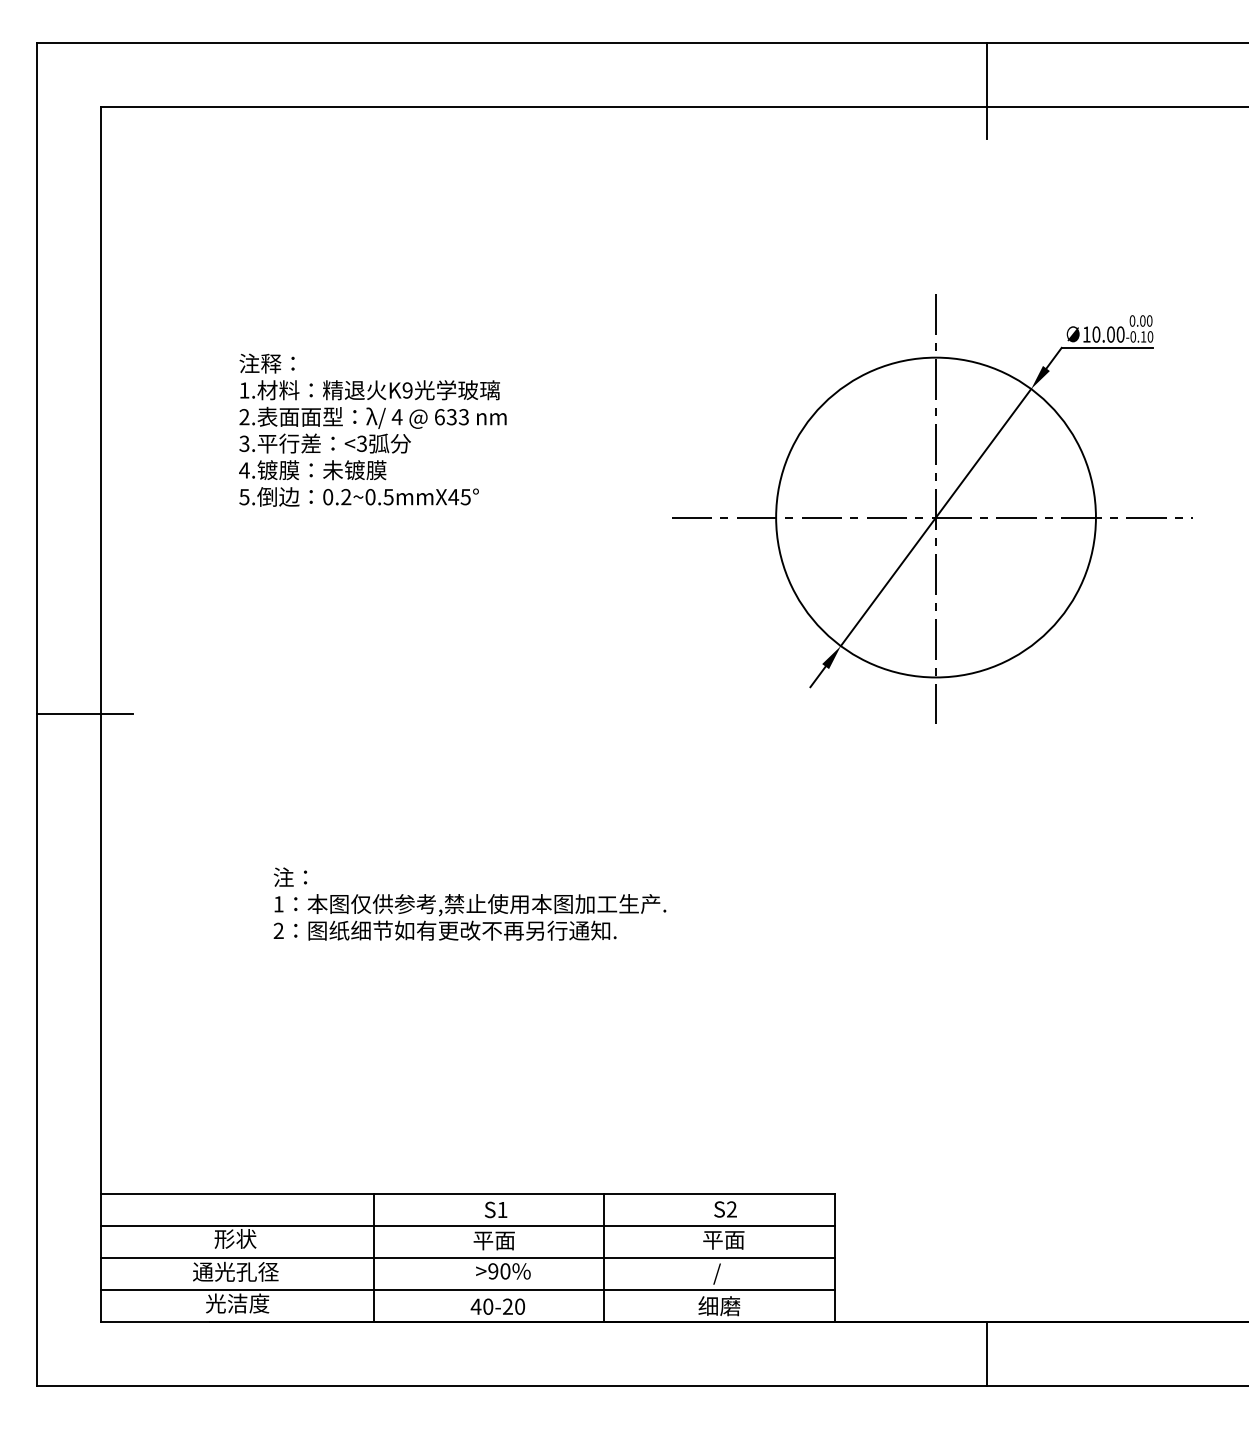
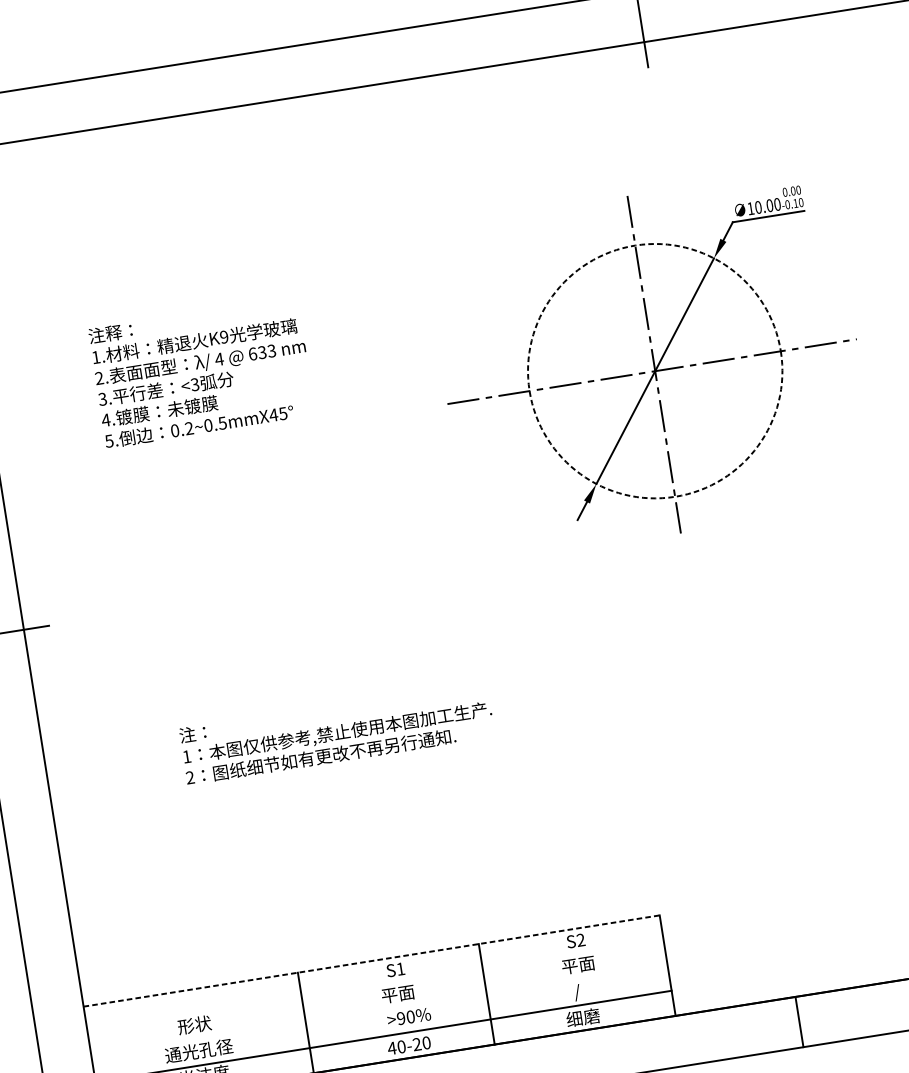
circle: (935, 517) -> (654, 371), solid -> dashed
line: (467, 1194) -> (371, 961), solid -> dashed
line: (467, 1226) -> (375, 986), removed
line: (467, 1258) -> (379, 1011), removed

